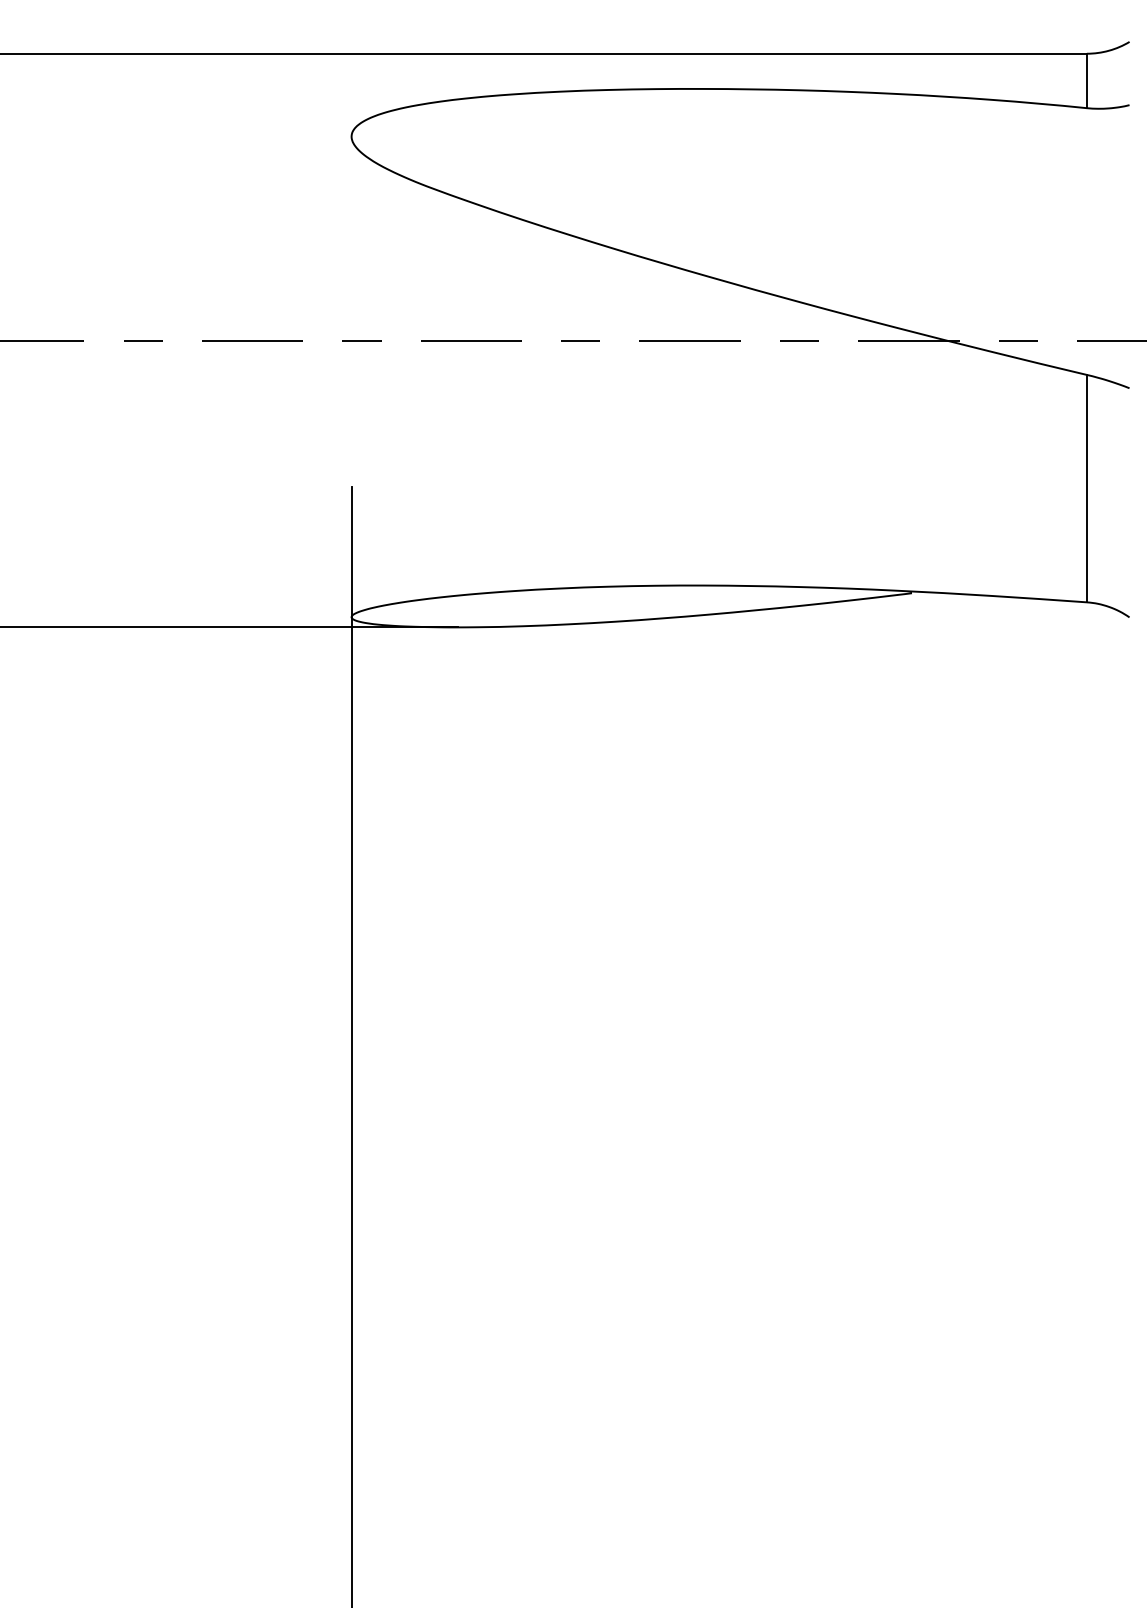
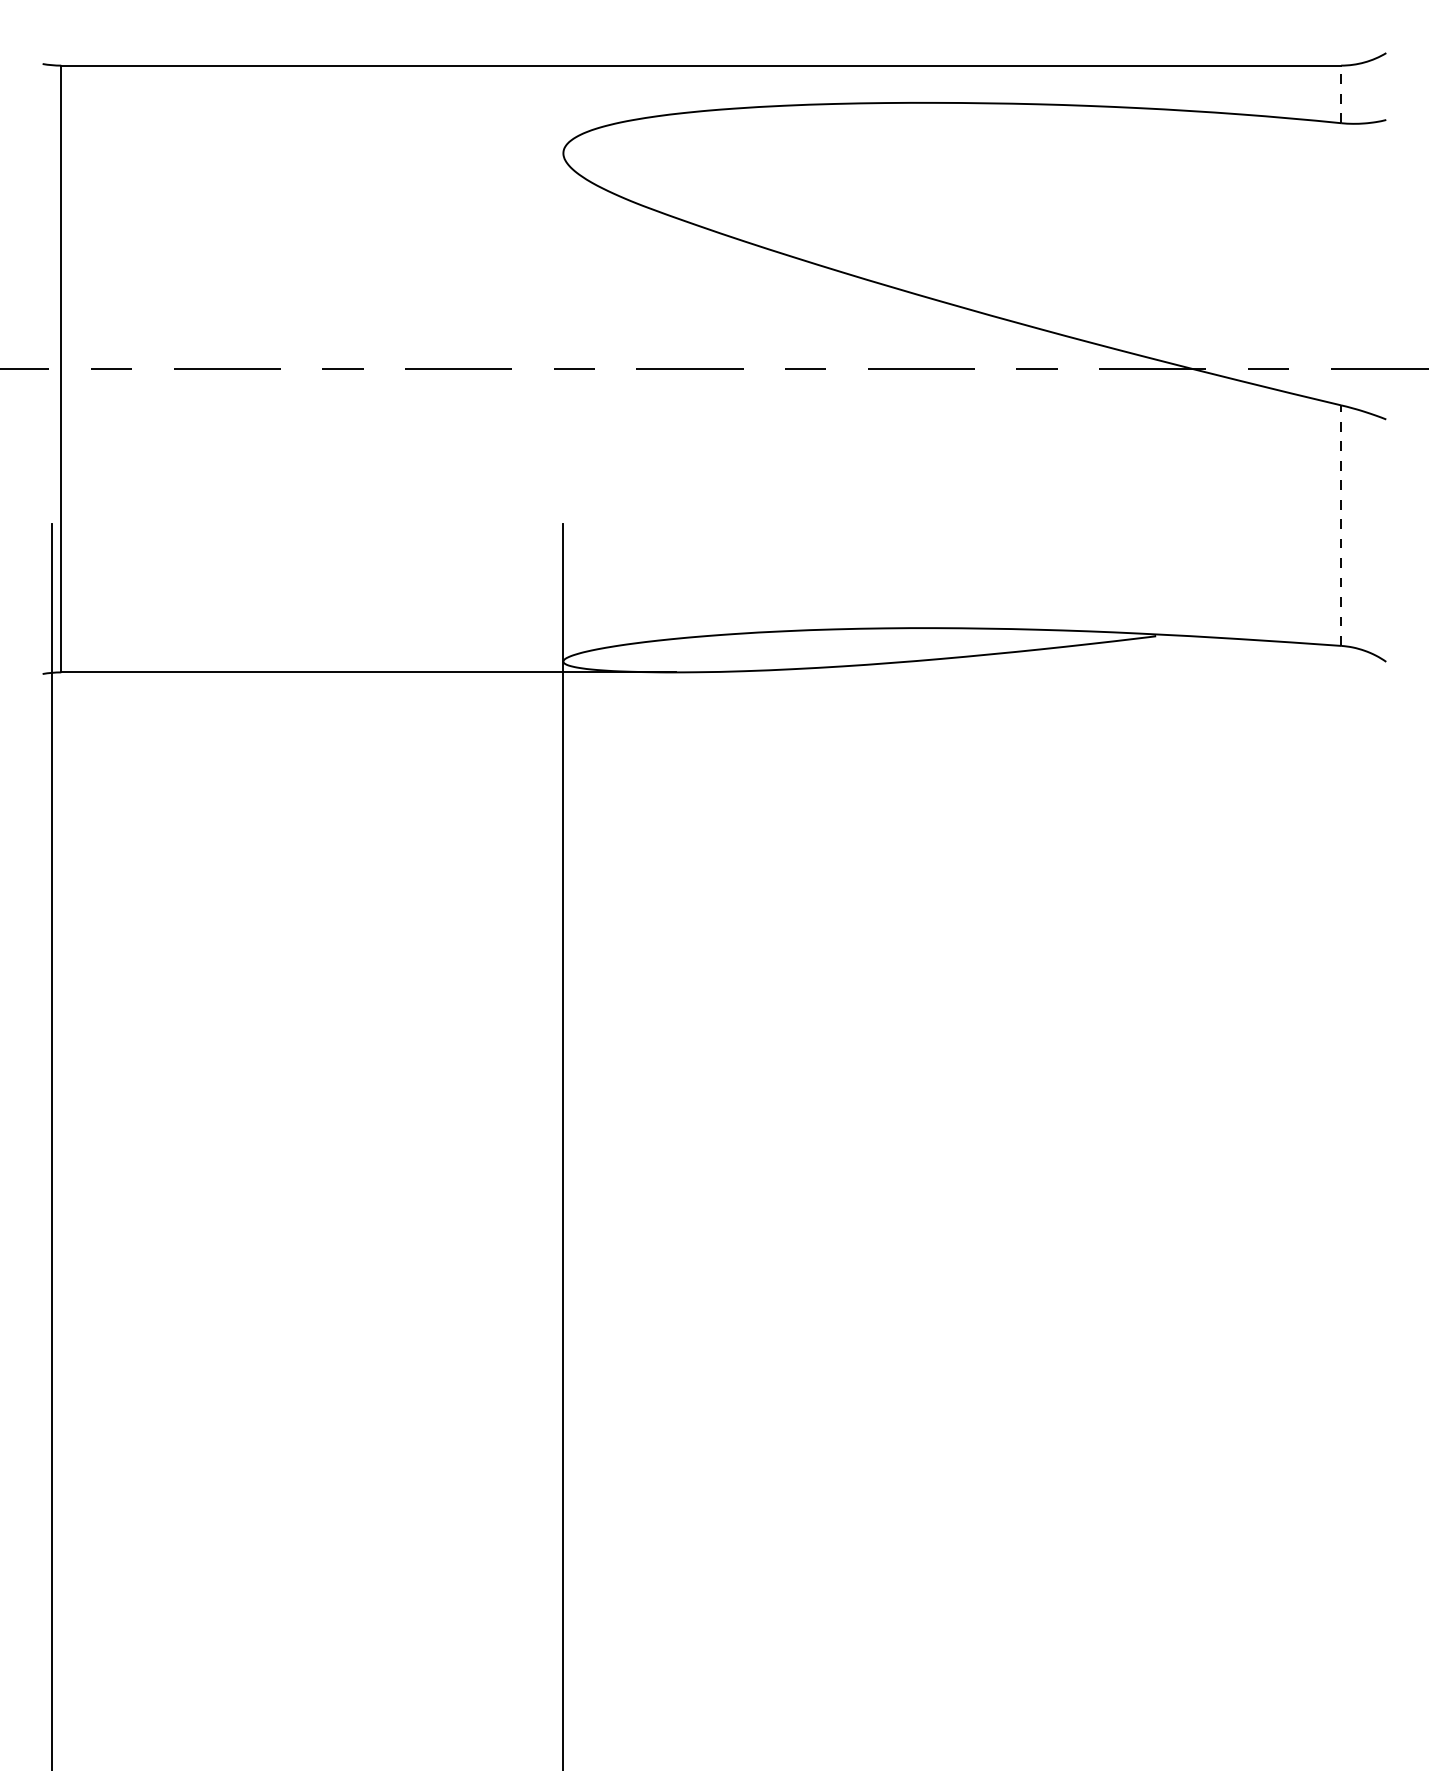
line: (1087, 81) -> (1341, 94), solid -> dashed
line: (1087, 488) -> (1341, 525), solid -> dashed

